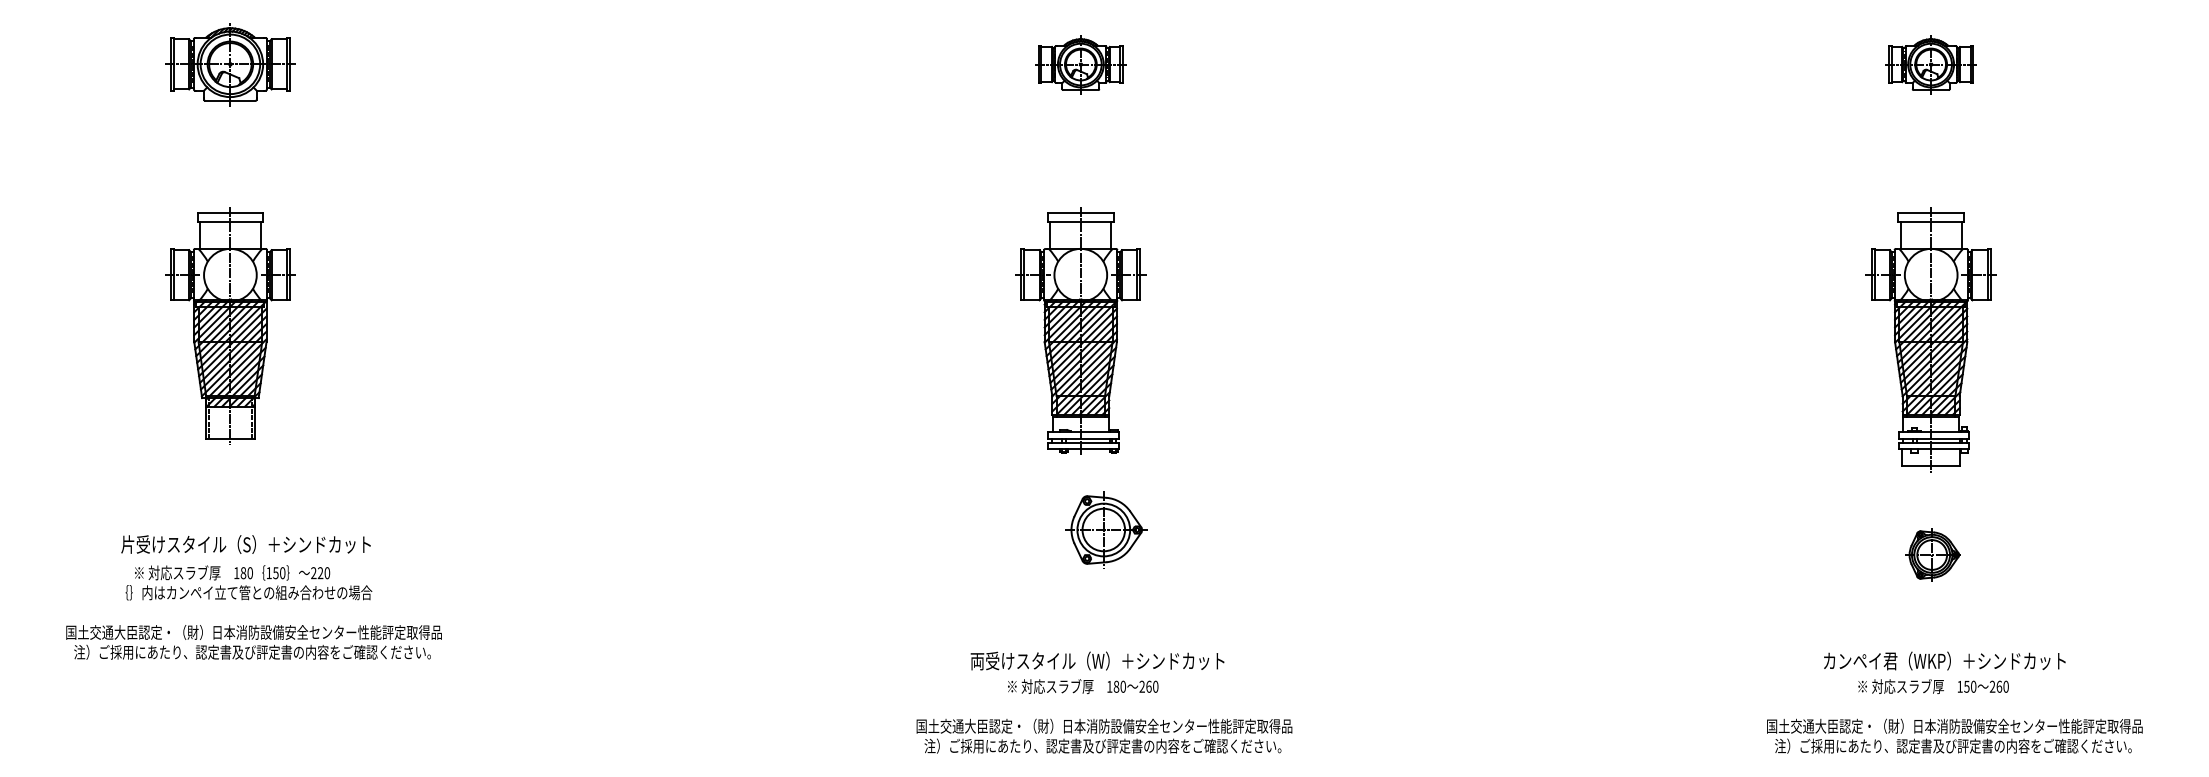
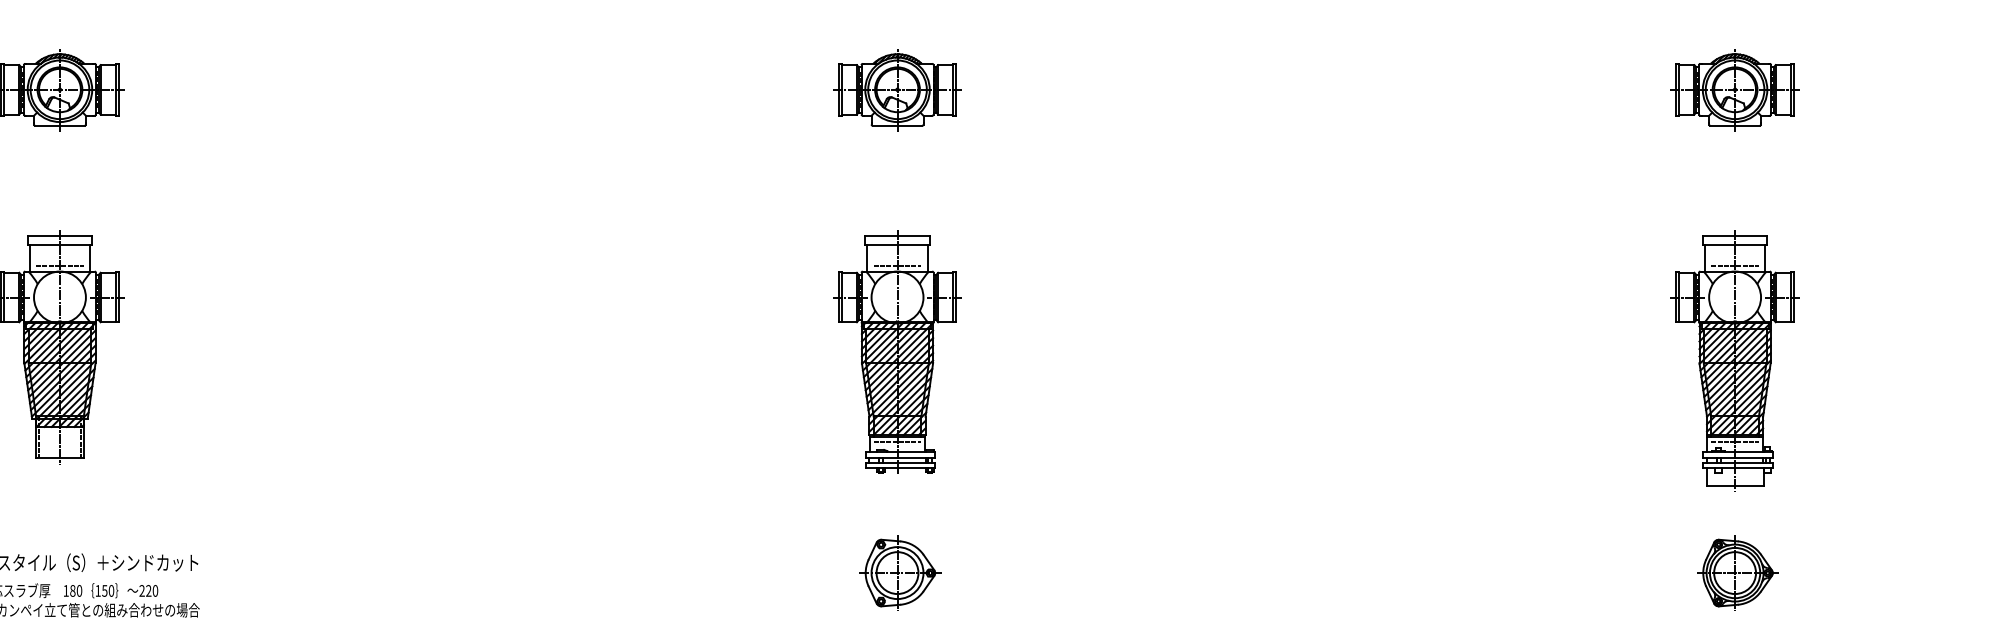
part: (1080, 64) -> (897, 89), size x1.43
part: (1930, 64) -> (1734, 89), size x1.43
line: (230, 242) -> (60, 265), added
line: (1080, 242) -> (897, 265), added
line: (1930, 242) -> (1734, 265), added
line: (1080, 421) -> (897, 441), added
line: (1930, 421) -> (1734, 441), added
part: (1106, 529) -> (900, 572), moved
part: (1934, 554) -> (1738, 572), size x1.43

